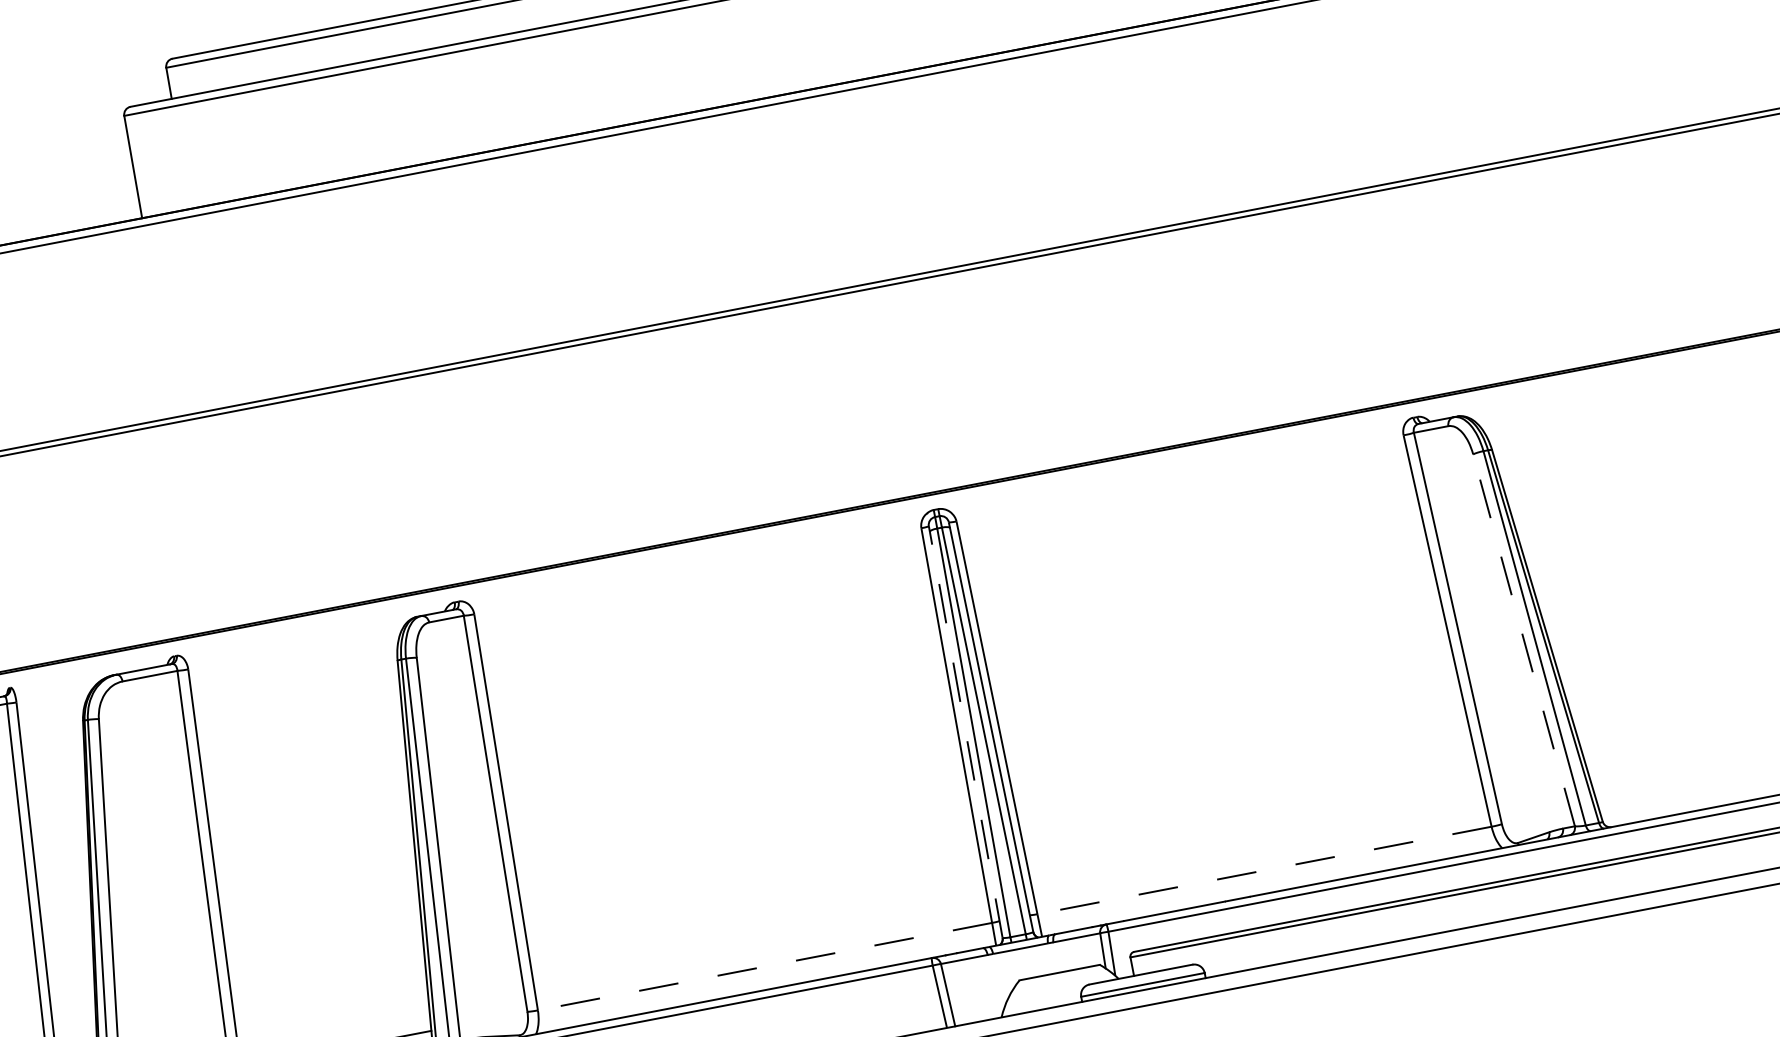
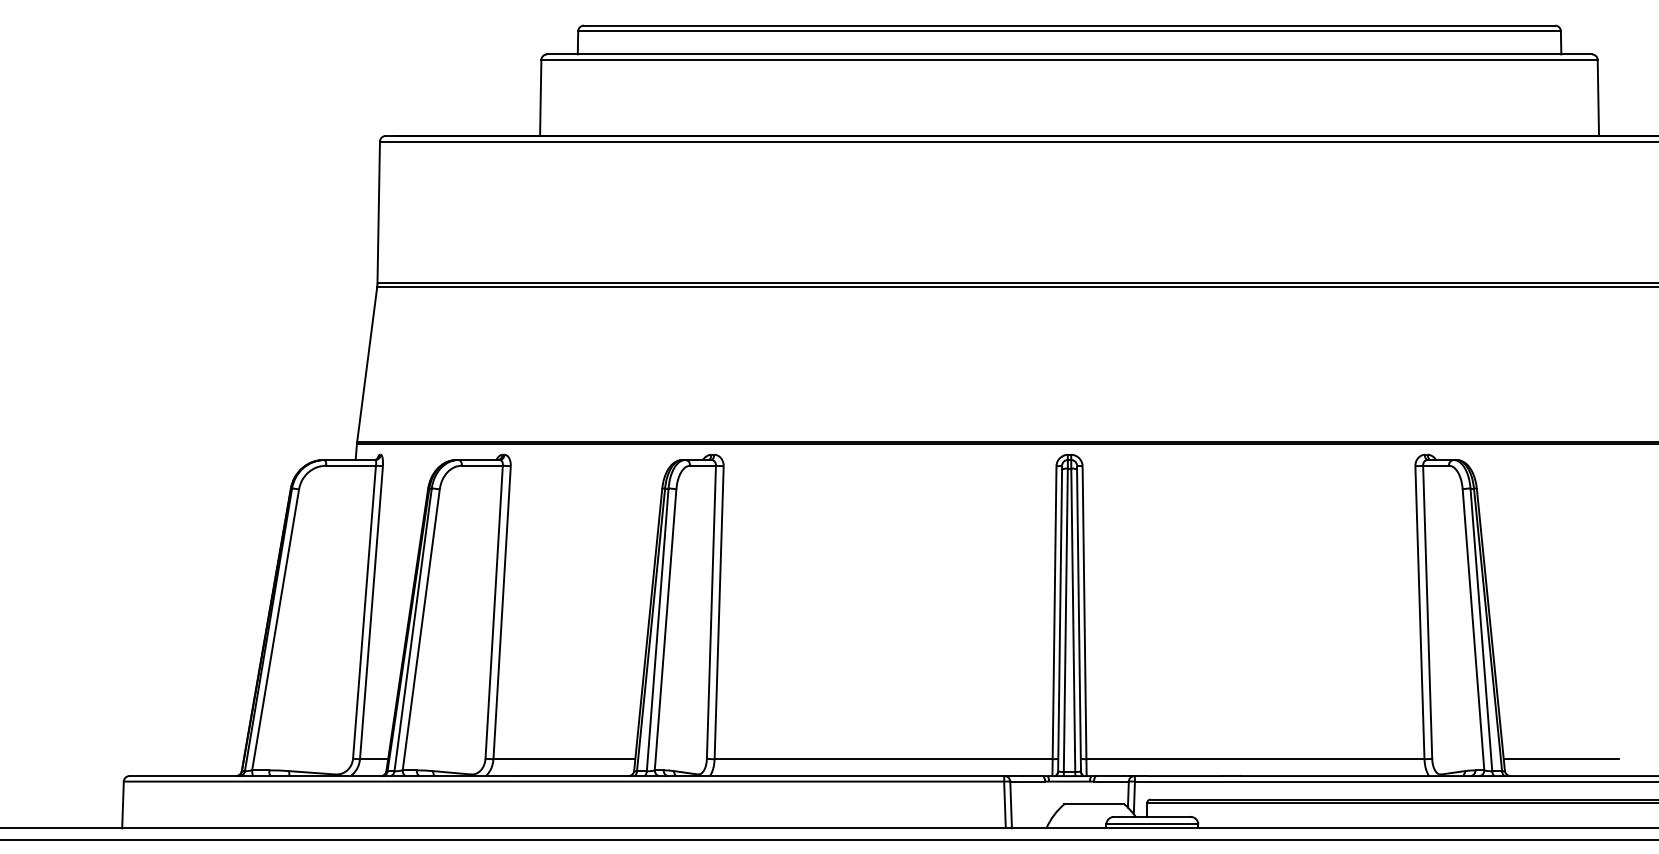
line: (1523, 639) -> (1473, 629), dashed -> solid
line: (966, 734) -> (1060, 620), dashed -> solid
line: (1675, 791) -> (1561, 759), added
line: (1263, 871) -> (1254, 759), dashed -> solid
line: (764, 967) -> (883, 759), dashed -> solid

